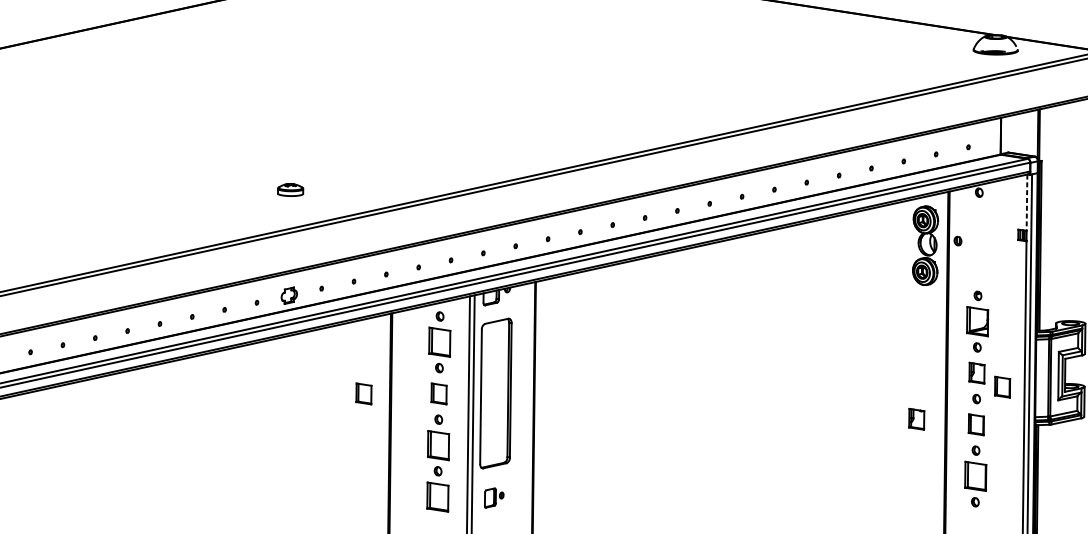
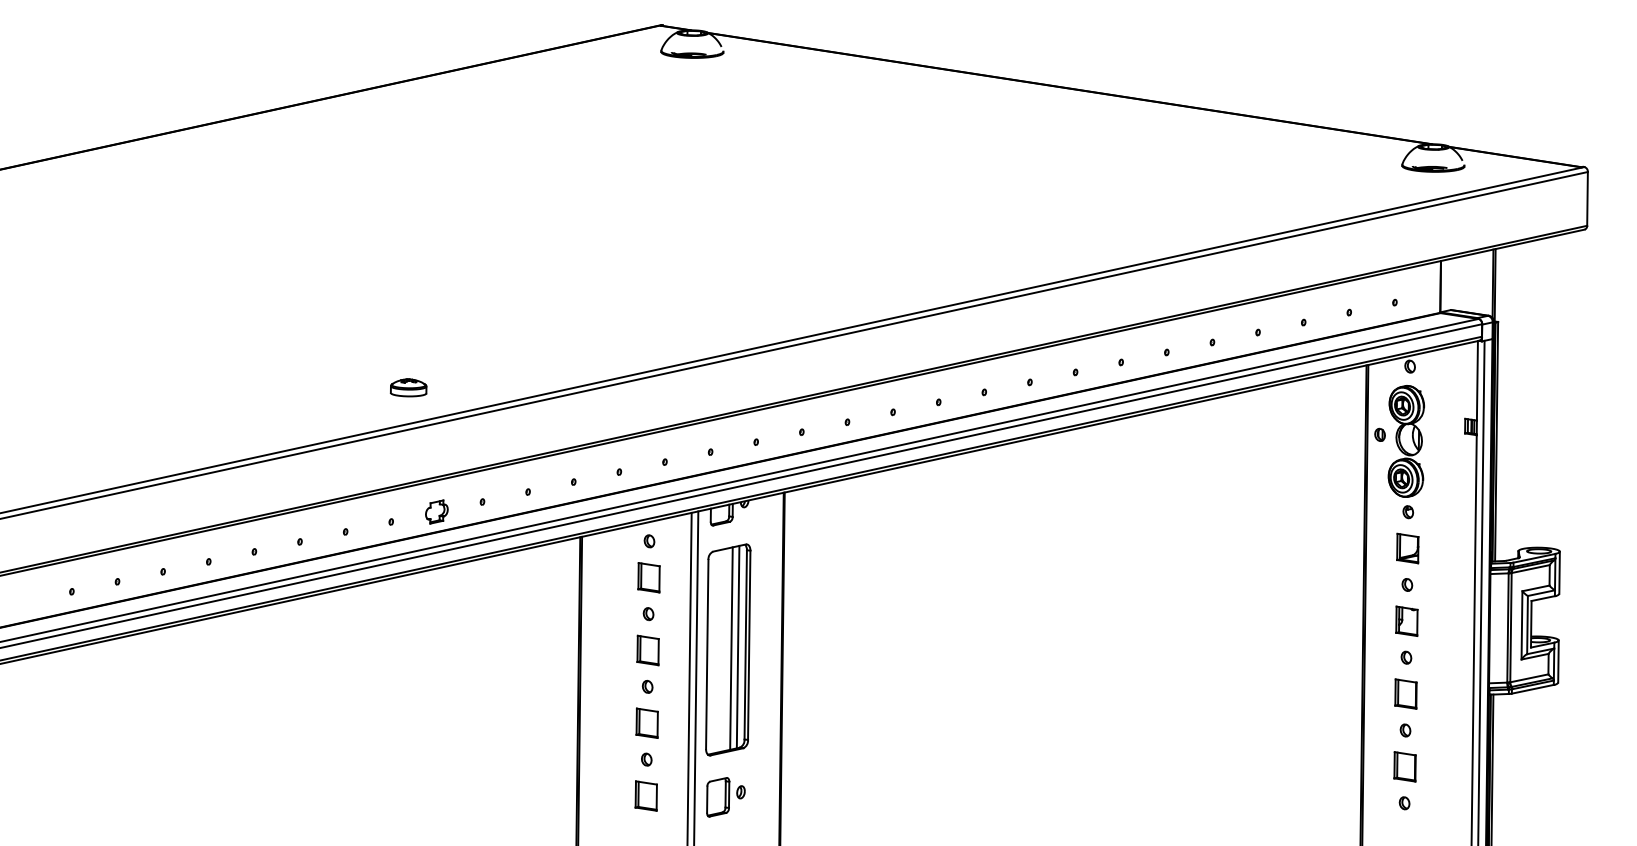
part: (290, 189) -> (408, 387), moved
line: (1027, 202) -> (1477, 380), dashed -> solid
part: (925, 245) -> (1406, 441), moved
part: (977, 321) -> (1407, 548), size x0.71
part: (439, 342) -> (648, 577), size x0.71
part: (1002, 386) -> (1442, 640), removed
line: (502, 391) -> (737, 646), added
line: (498, 392) -> (731, 648), added
part: (363, 393) -> (541, 650), removed
part: (916, 418) -> (1321, 685), removed
part: (437, 444) -> (646, 722), size x0.71
part: (975, 476) -> (1404, 766), size x0.71
part: (437, 496) -> (645, 795), size x0.71
part: (493, 498) -> (725, 797), size x1.43

